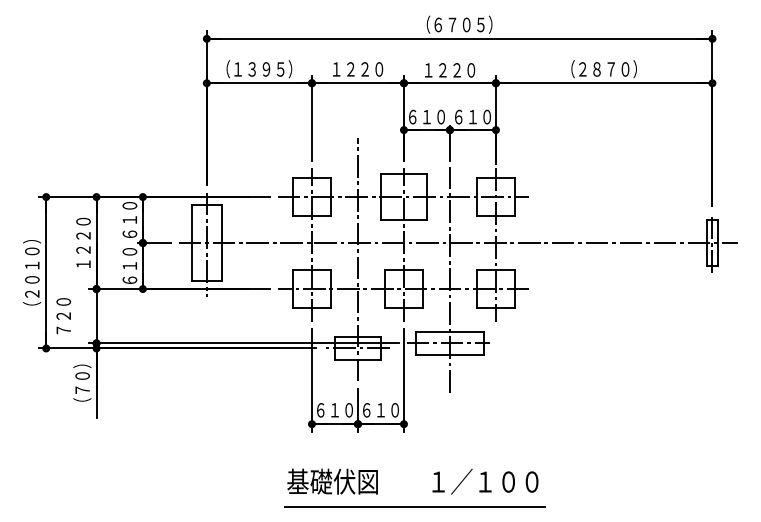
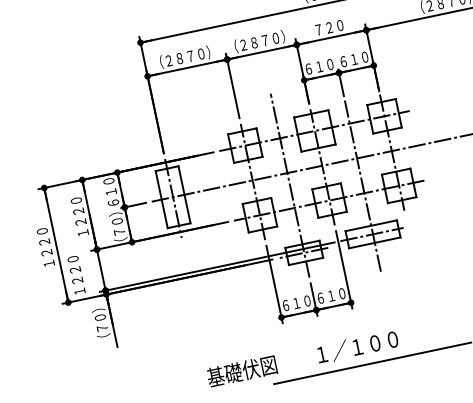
text: (259, 69) -> (185, 57), （１３９５） -> （２８７０）
text: (357, 69) -> (259, 41), １２２０ -> （２８７０）
text: (450, 70) -> (329, 27), １２２０ -> ７２０
text: (129, 265) -> (118, 226), ６１０ -> （７０）
text: (32, 272) -> (45, 247), （２０１０） -> １２２０
text: (63, 316) -> (76, 275), ７２０ -> １２２０
text: (412, 481) -> (302, 358), moved

